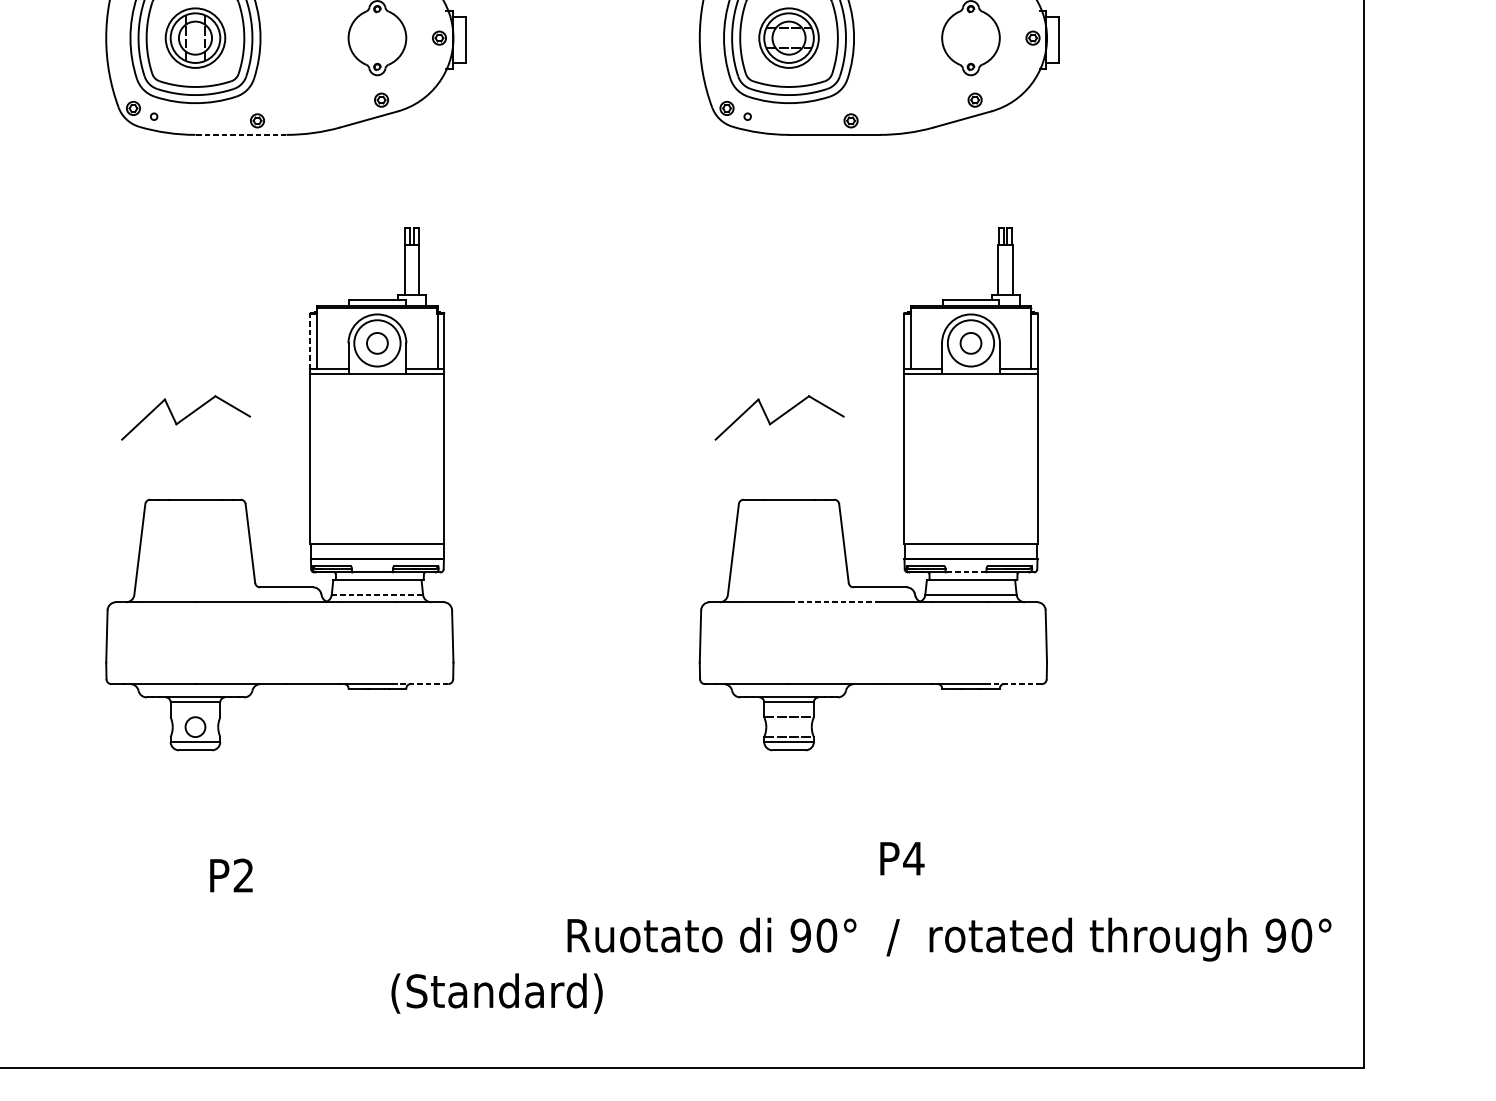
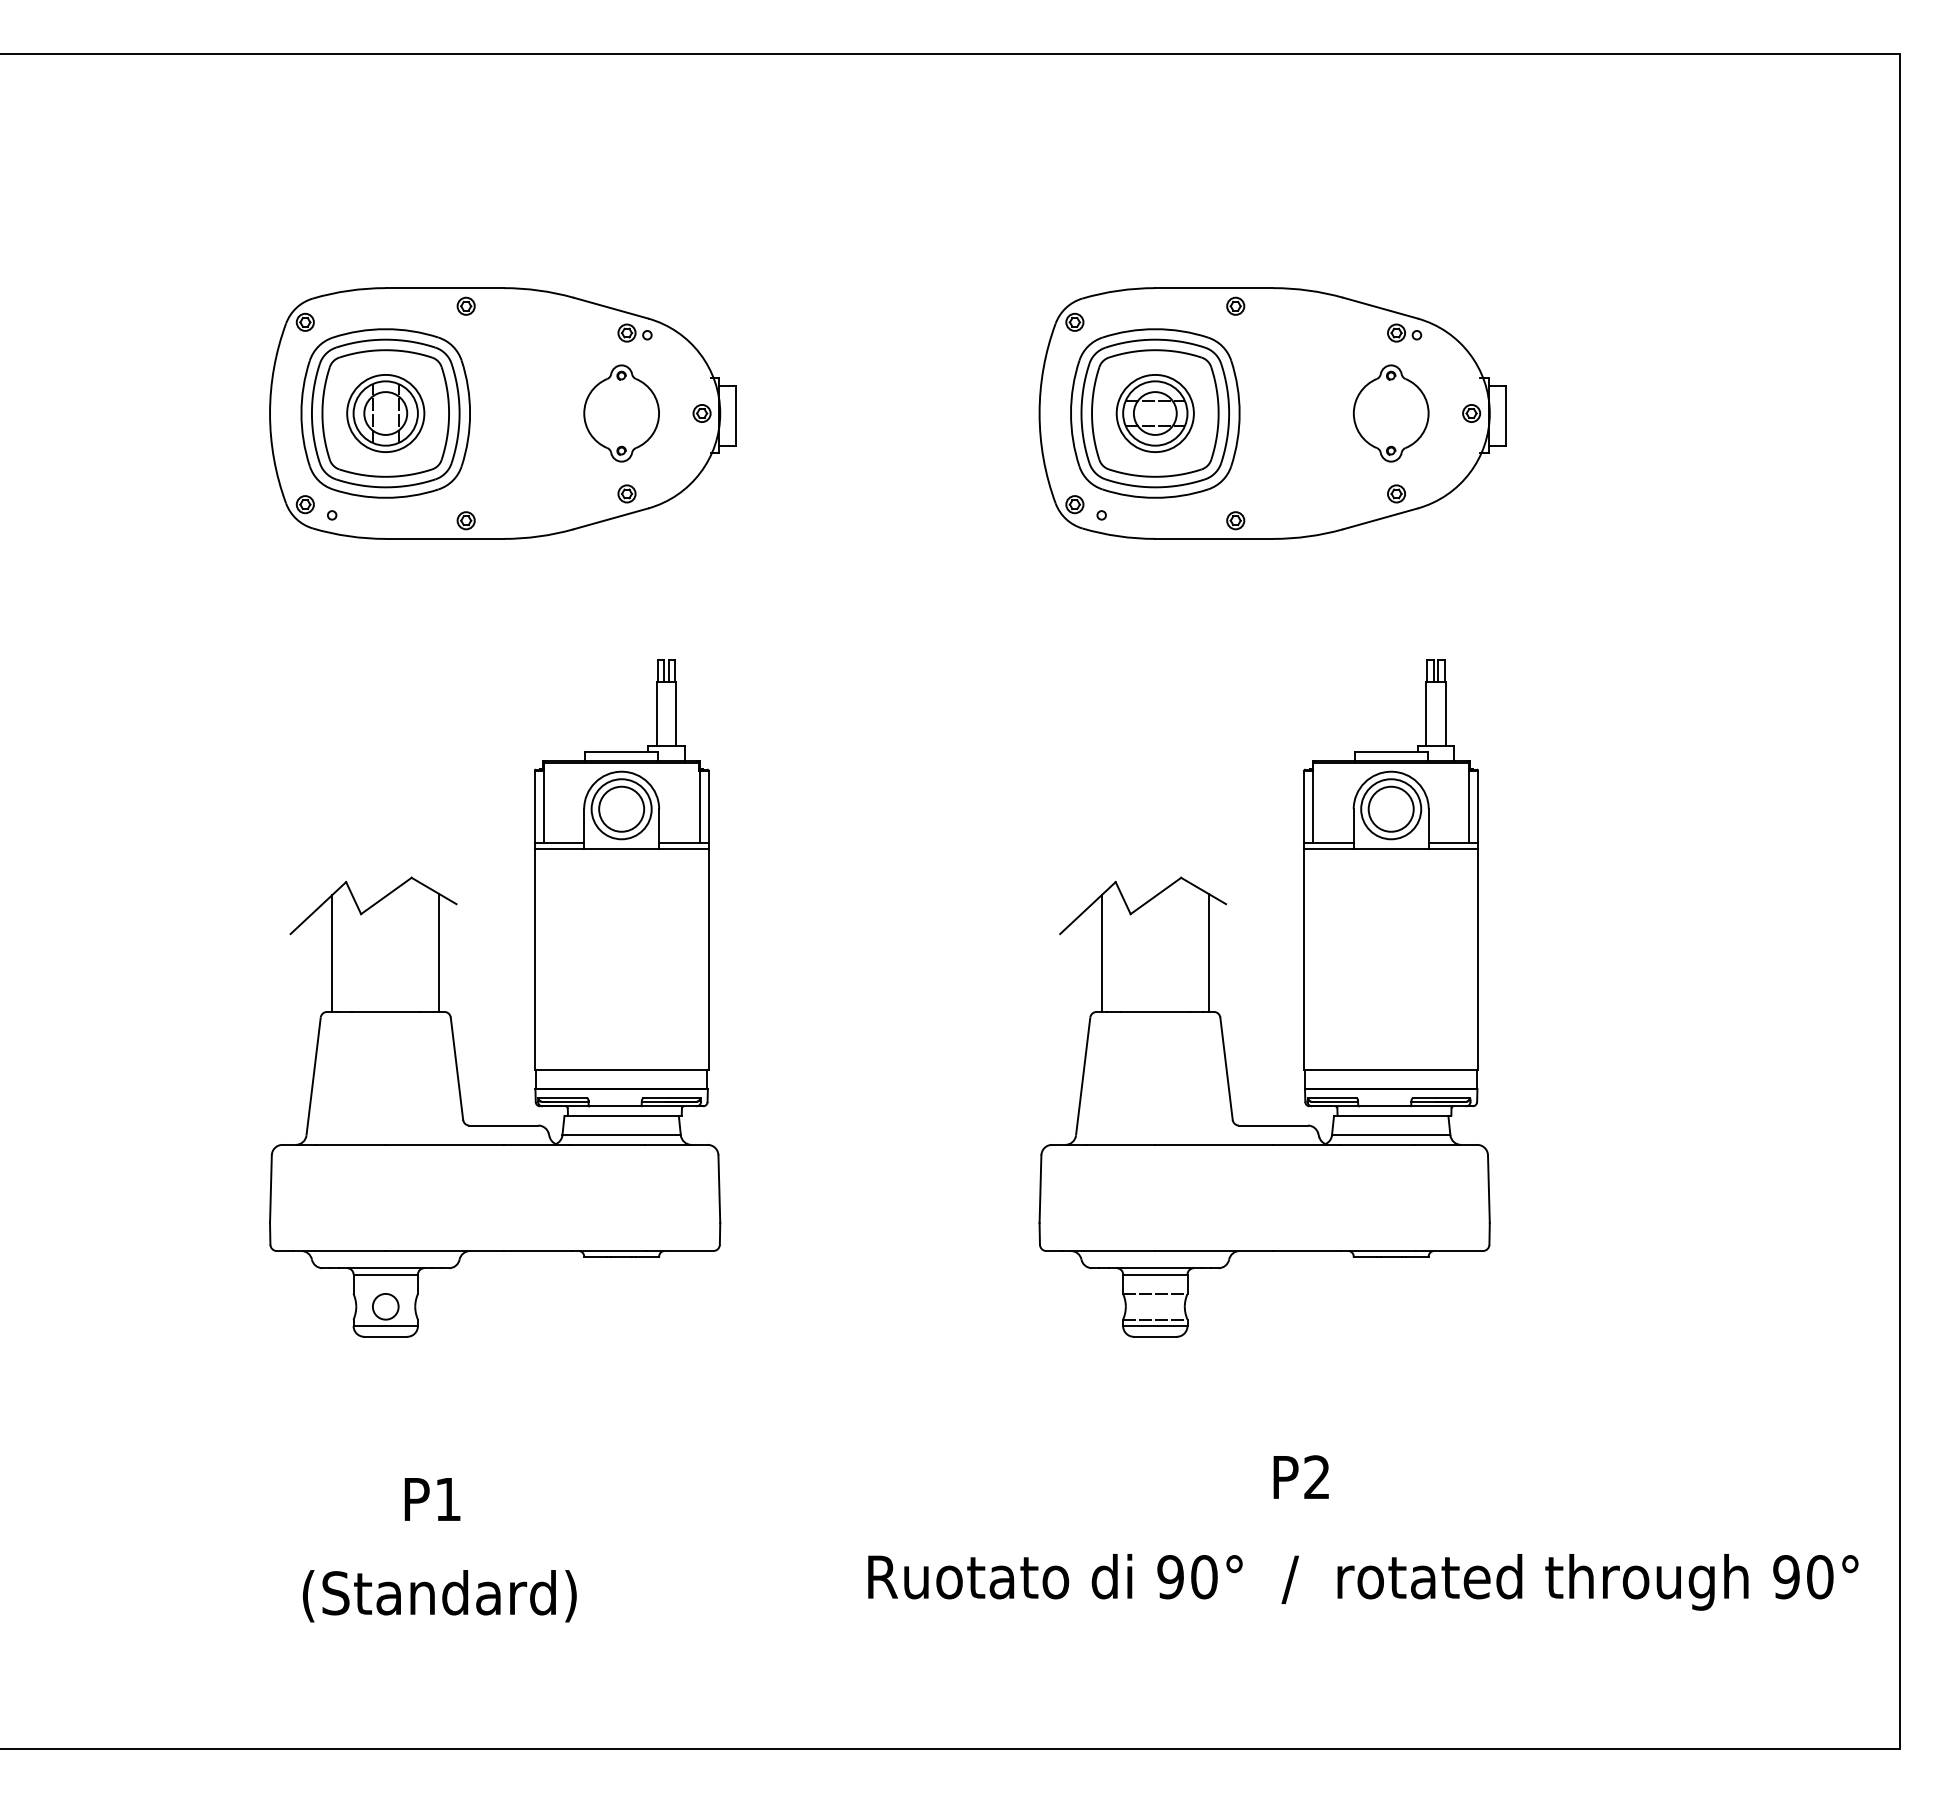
line: (240, 134) -> (444, 538), dashed -> solid
line: (310, 341) -> (534, 806), dashed -> solid
circle: (377, 342) -> (621, 808), size x1.67
circle: (970, 342) -> (1390, 808), size x1.67
line: (236, 453) -> (439, 952), added
line: (830, 453) -> (1208, 952), added
line: (154, 454) -> (332, 953), added
line: (747, 454) -> (1101, 953), added
line: (965, 572) -> (1384, 1106), dashed -> solid
line: (378, 595) -> (622, 1135), dashed -> solid
line: (834, 601) -> (1214, 1144), dashed -> solid
line: (422, 684) -> (679, 1251), dashed -> solid
line: (1015, 684) -> (1449, 1251), dashed -> solid
text: (914, 858) -> (1317, 1476), P4 -> P2
text: (243, 875) -> (447, 1498), P2 -> P1
text: (496, 993) -> (439, 1596), moved

